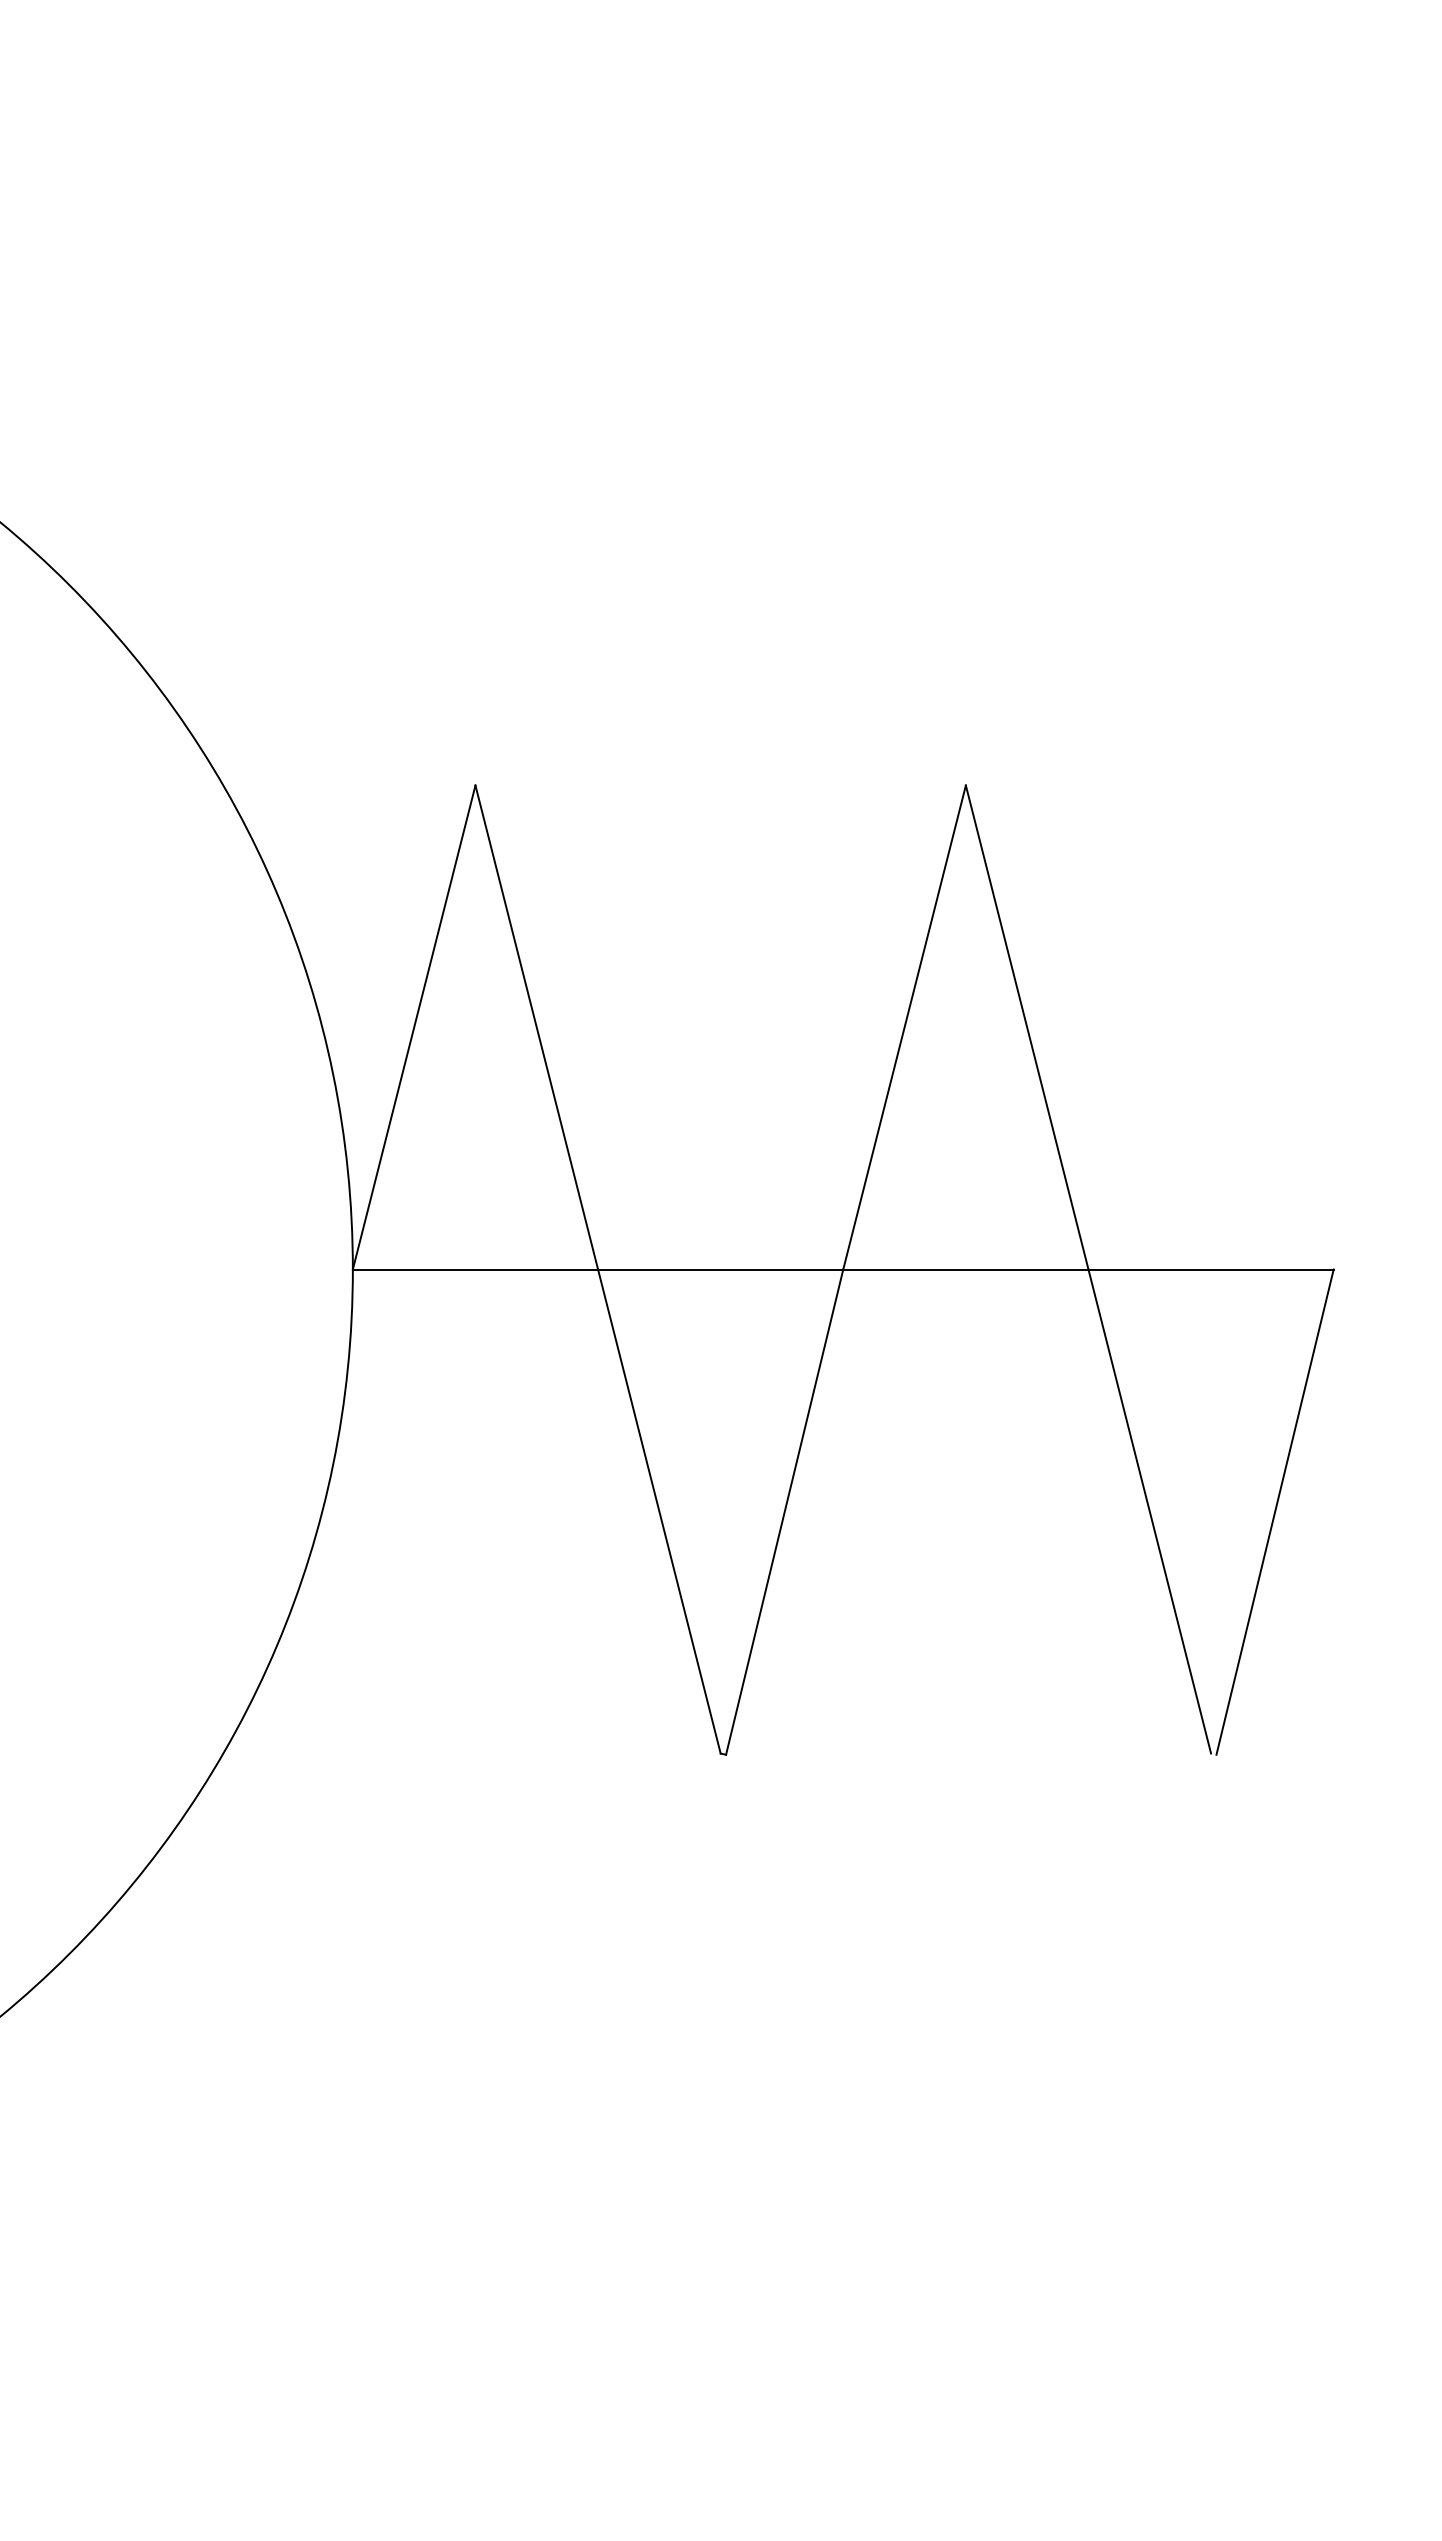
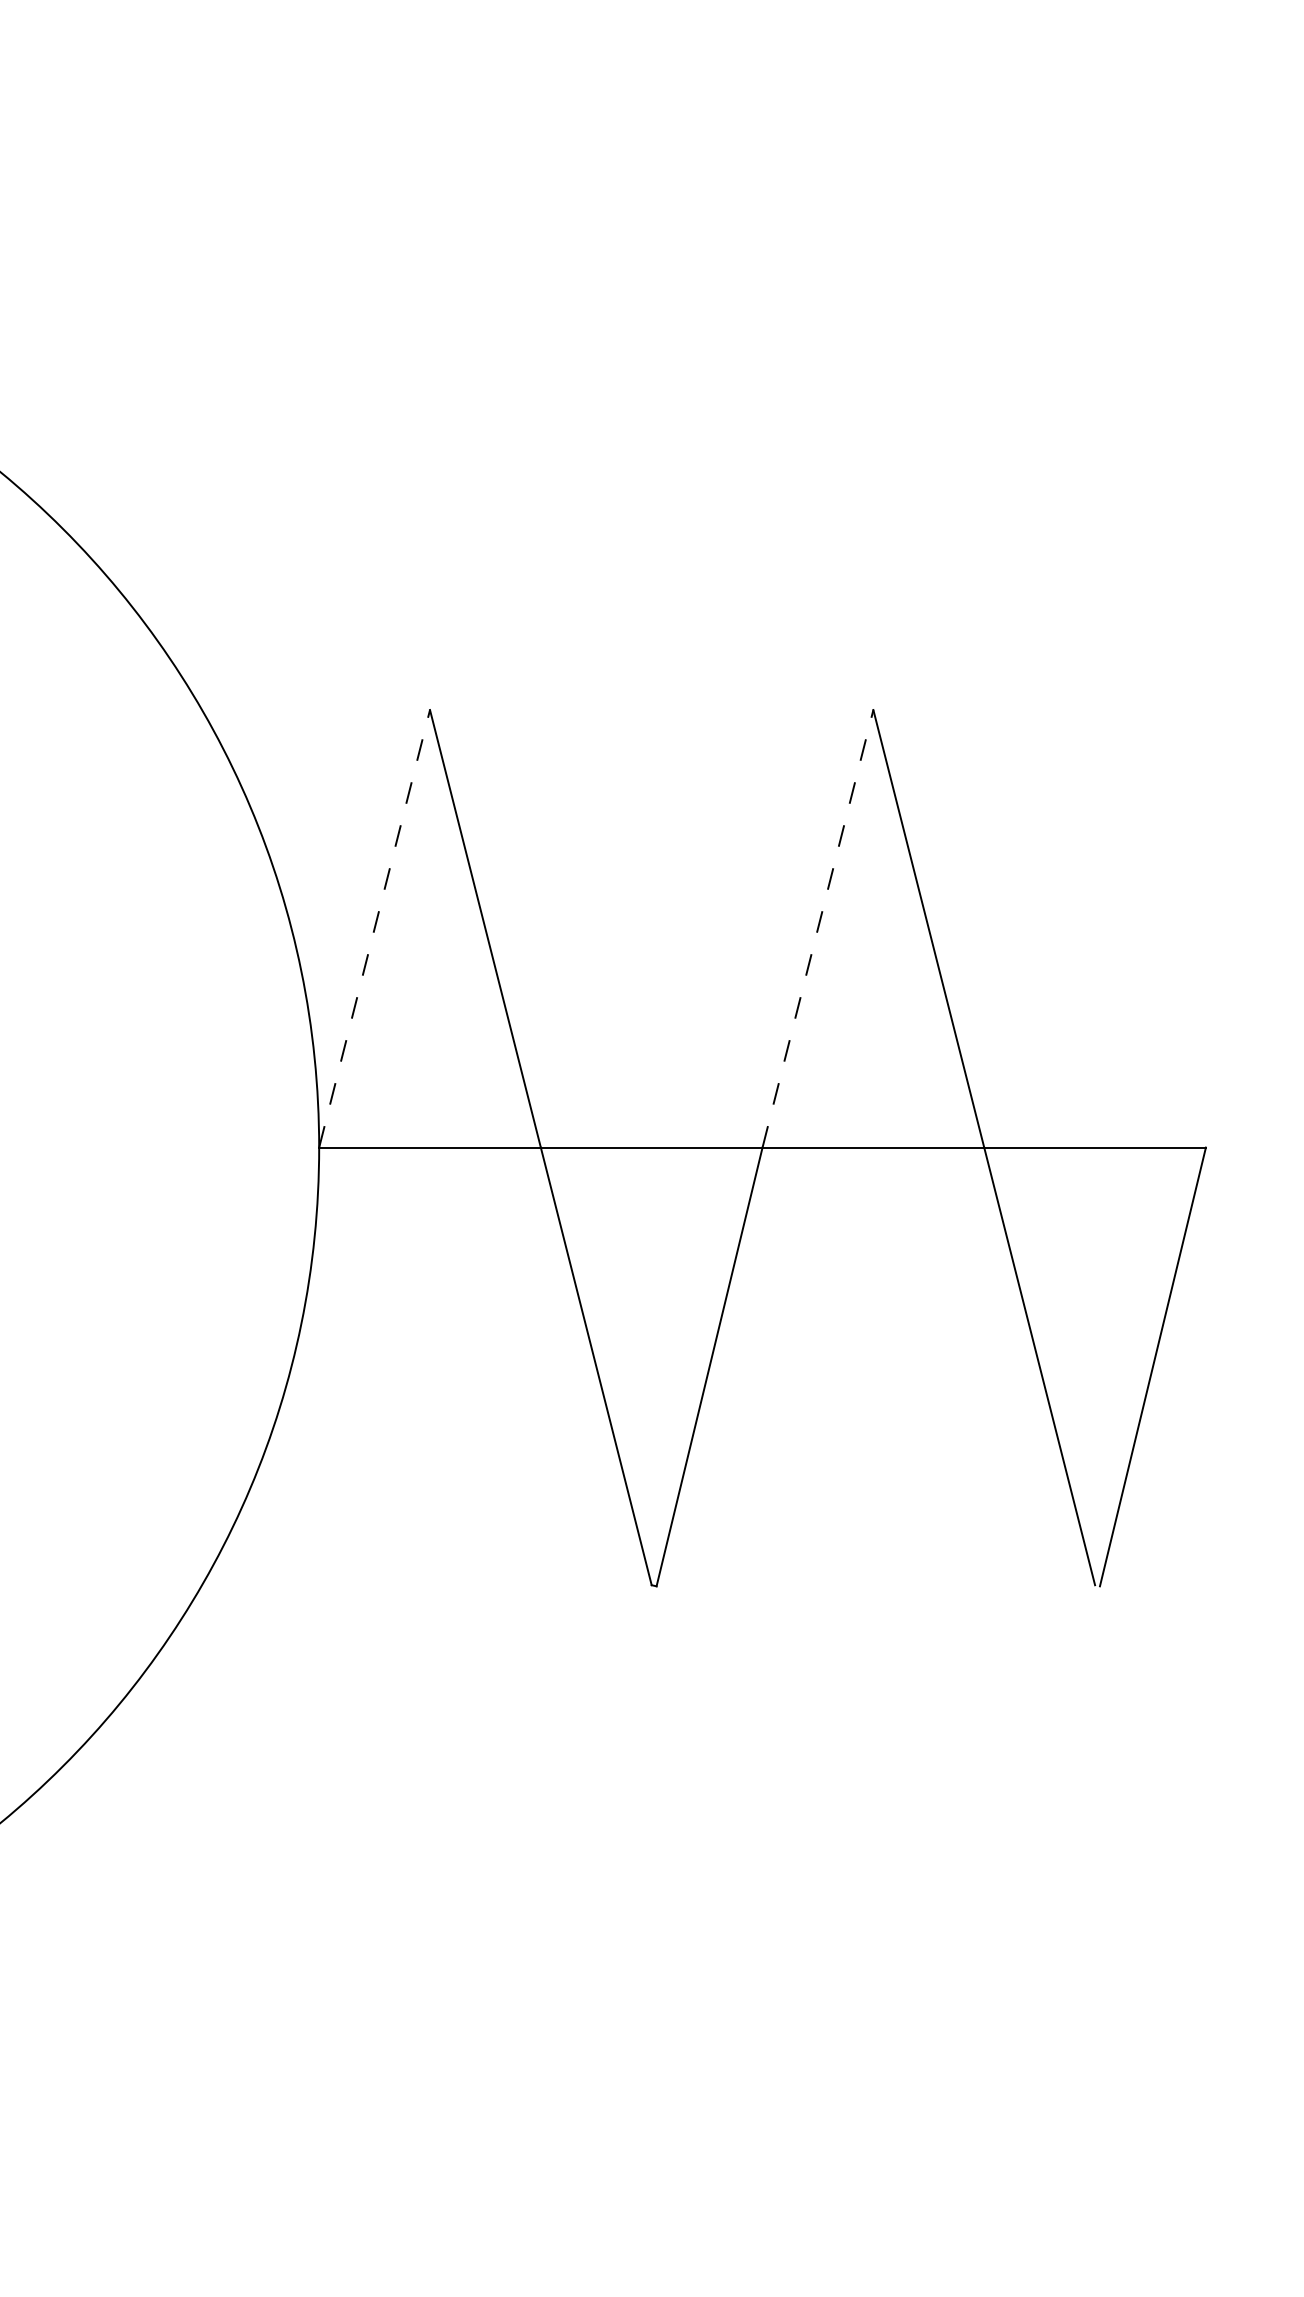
line: (414, 1027) -> (374, 928), solid -> dashed
line: (904, 1027) -> (817, 928), solid -> dashed

